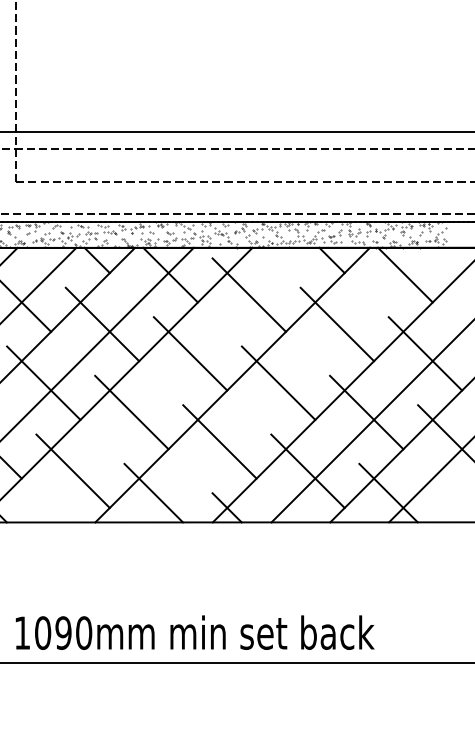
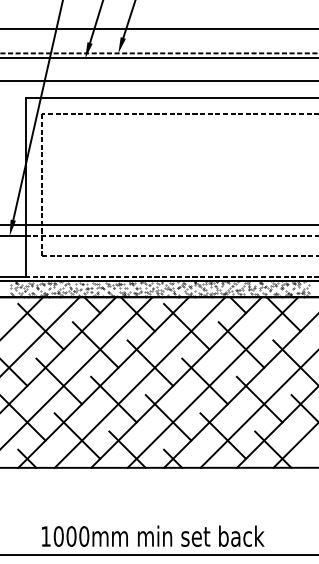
line: (173, 384) -> (139, 382), added
line: (290, 384) -> (212, 382), added
text: (63, 633) -> (71, 536), 1090mm -> 1000mm

